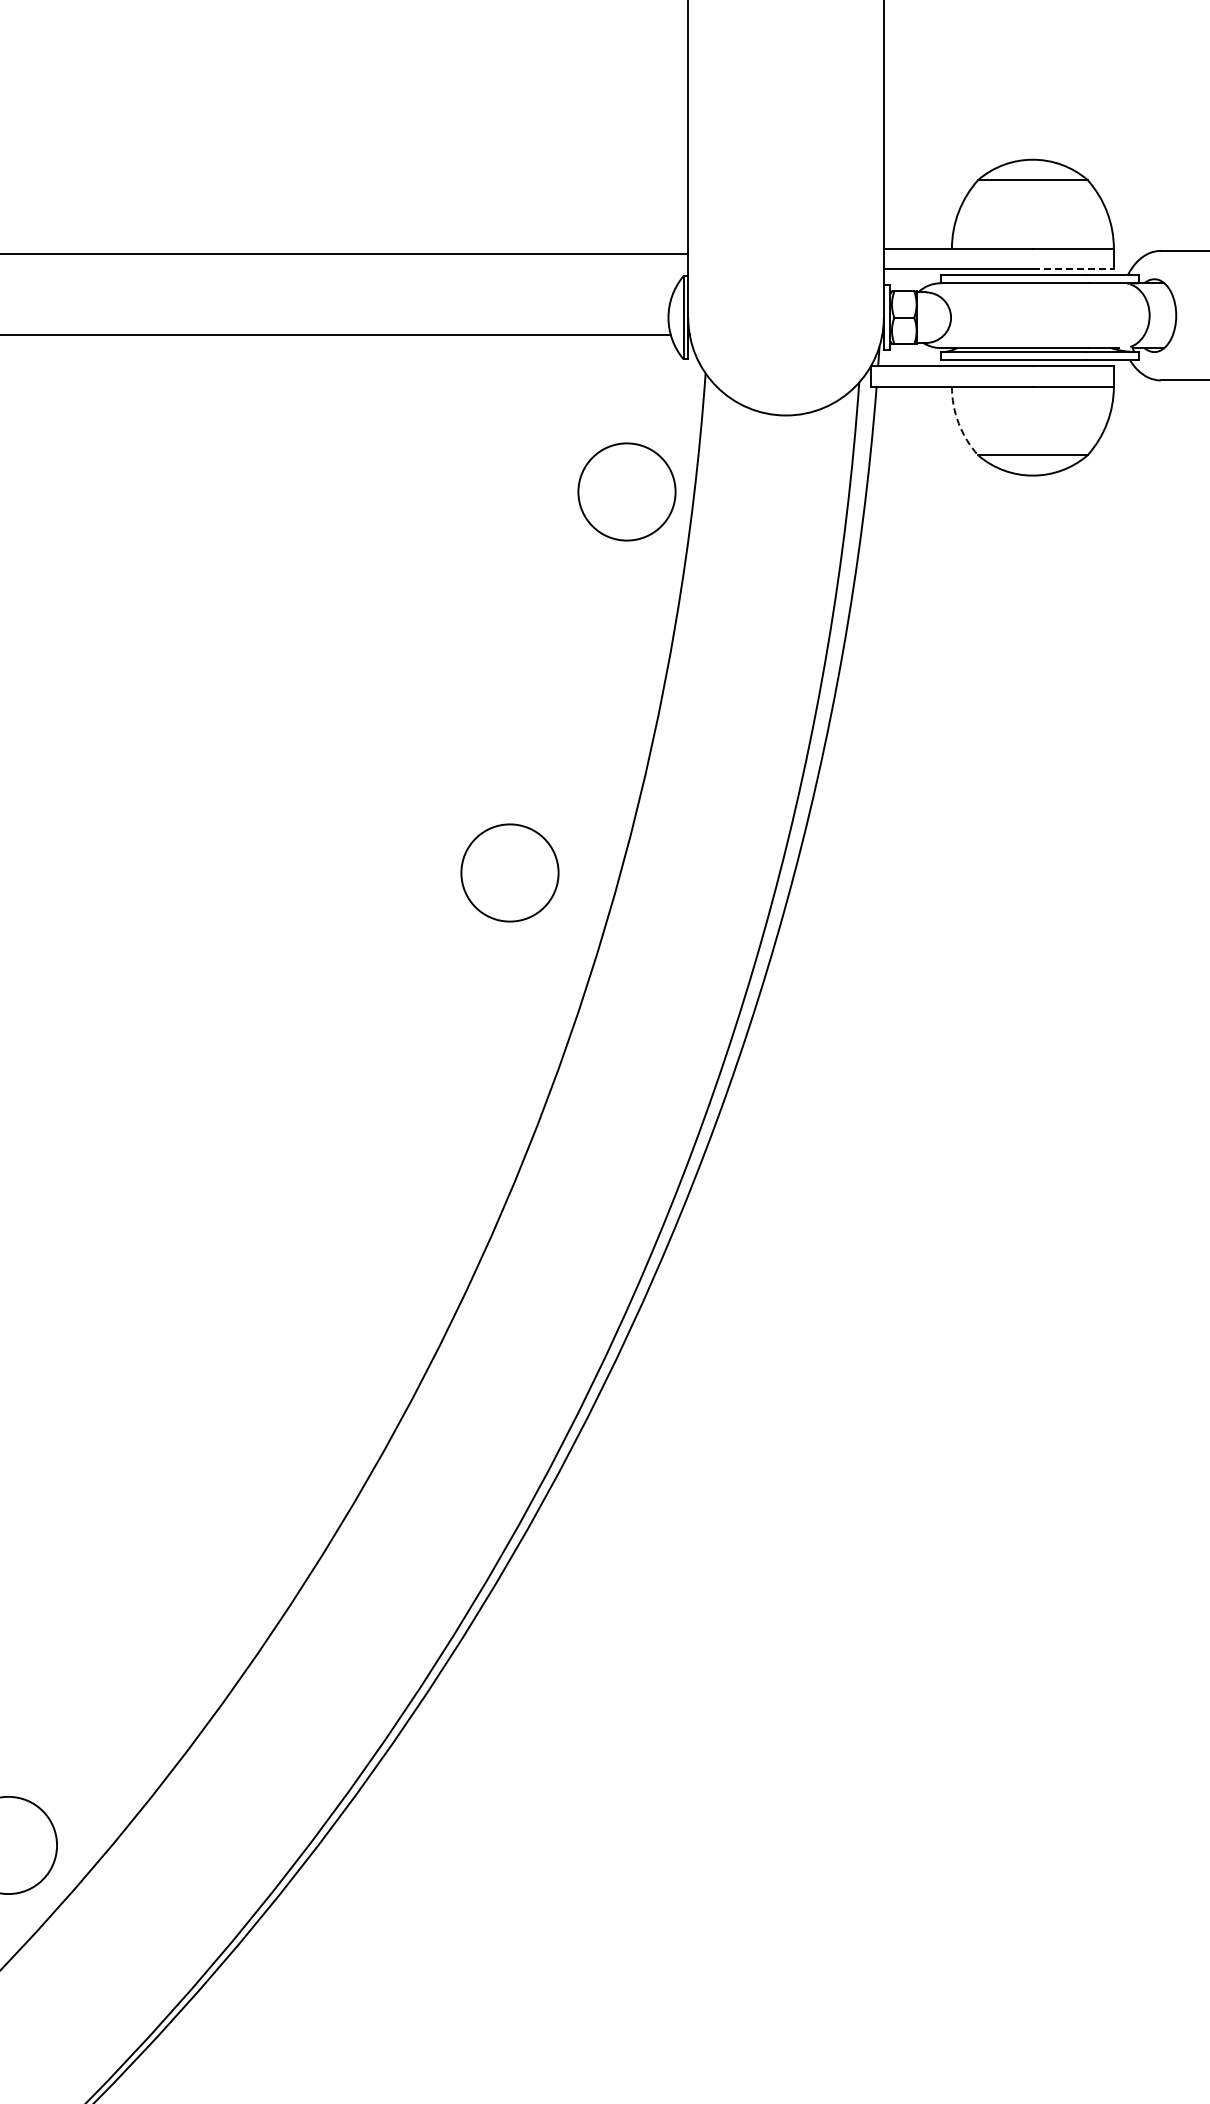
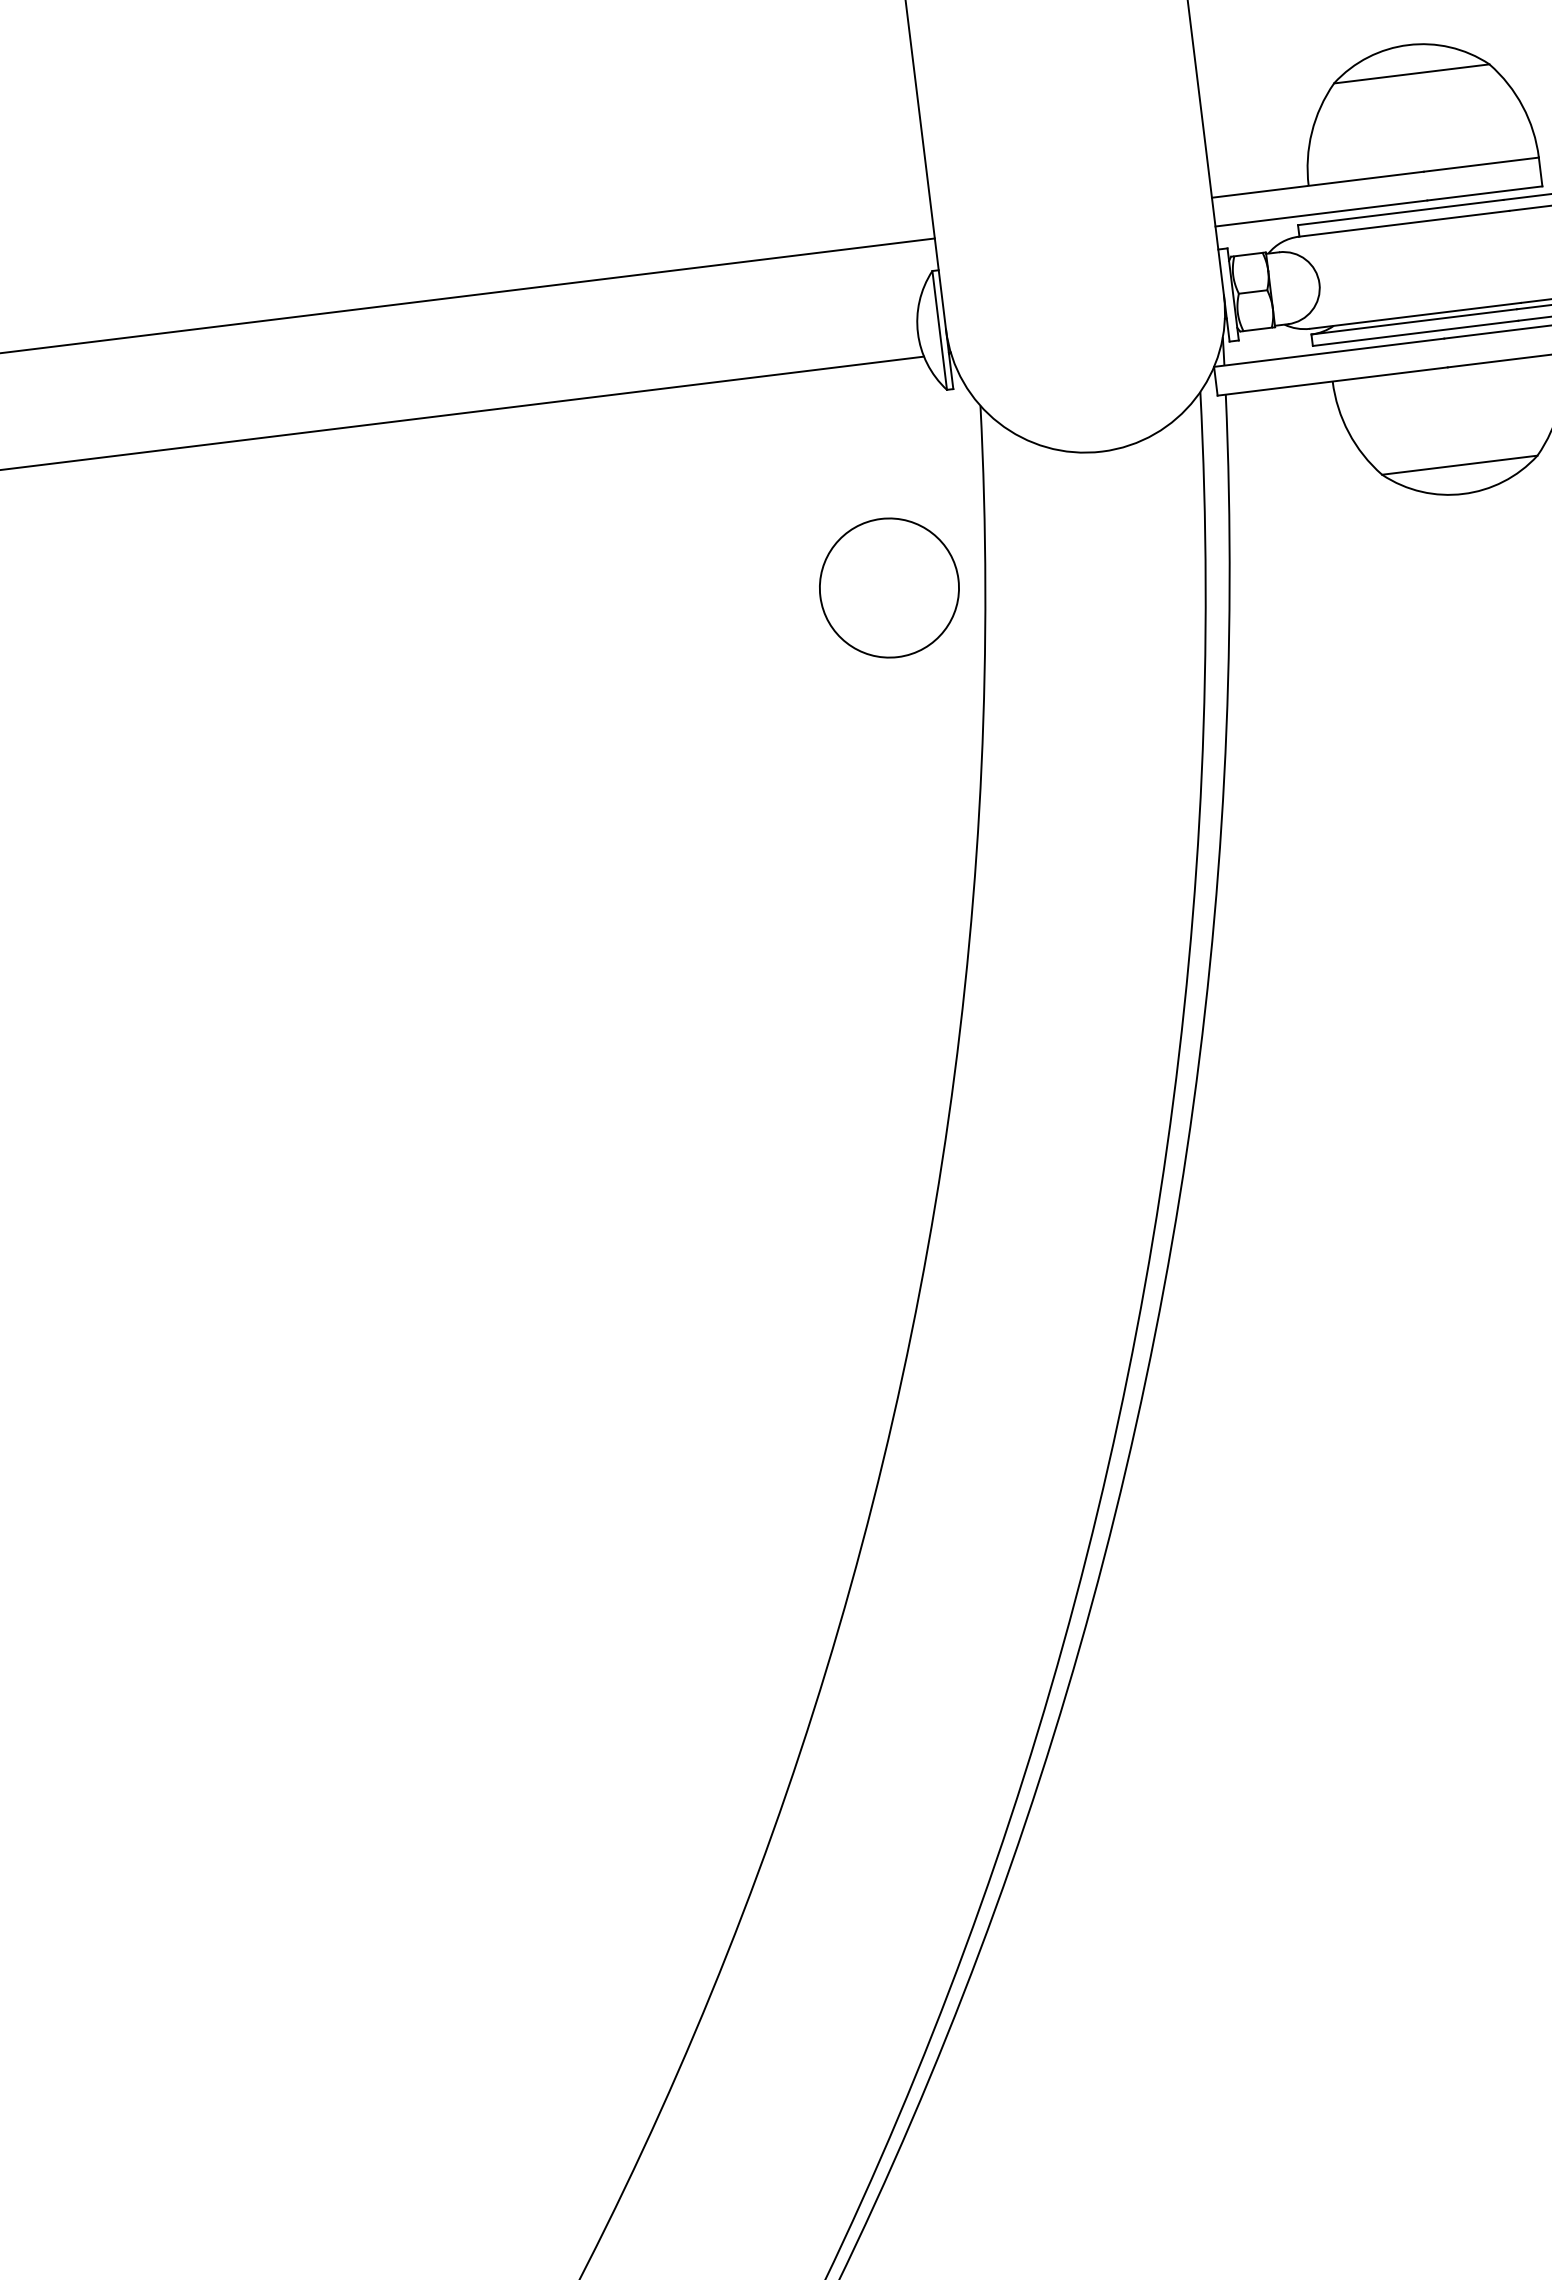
line: (1073, 269) -> (1485, 193), dashed -> solid
arc: (958, 423) -> (1348, 432), dashed -> solid
circle: (509, 872) -> (788, 1149), removed

